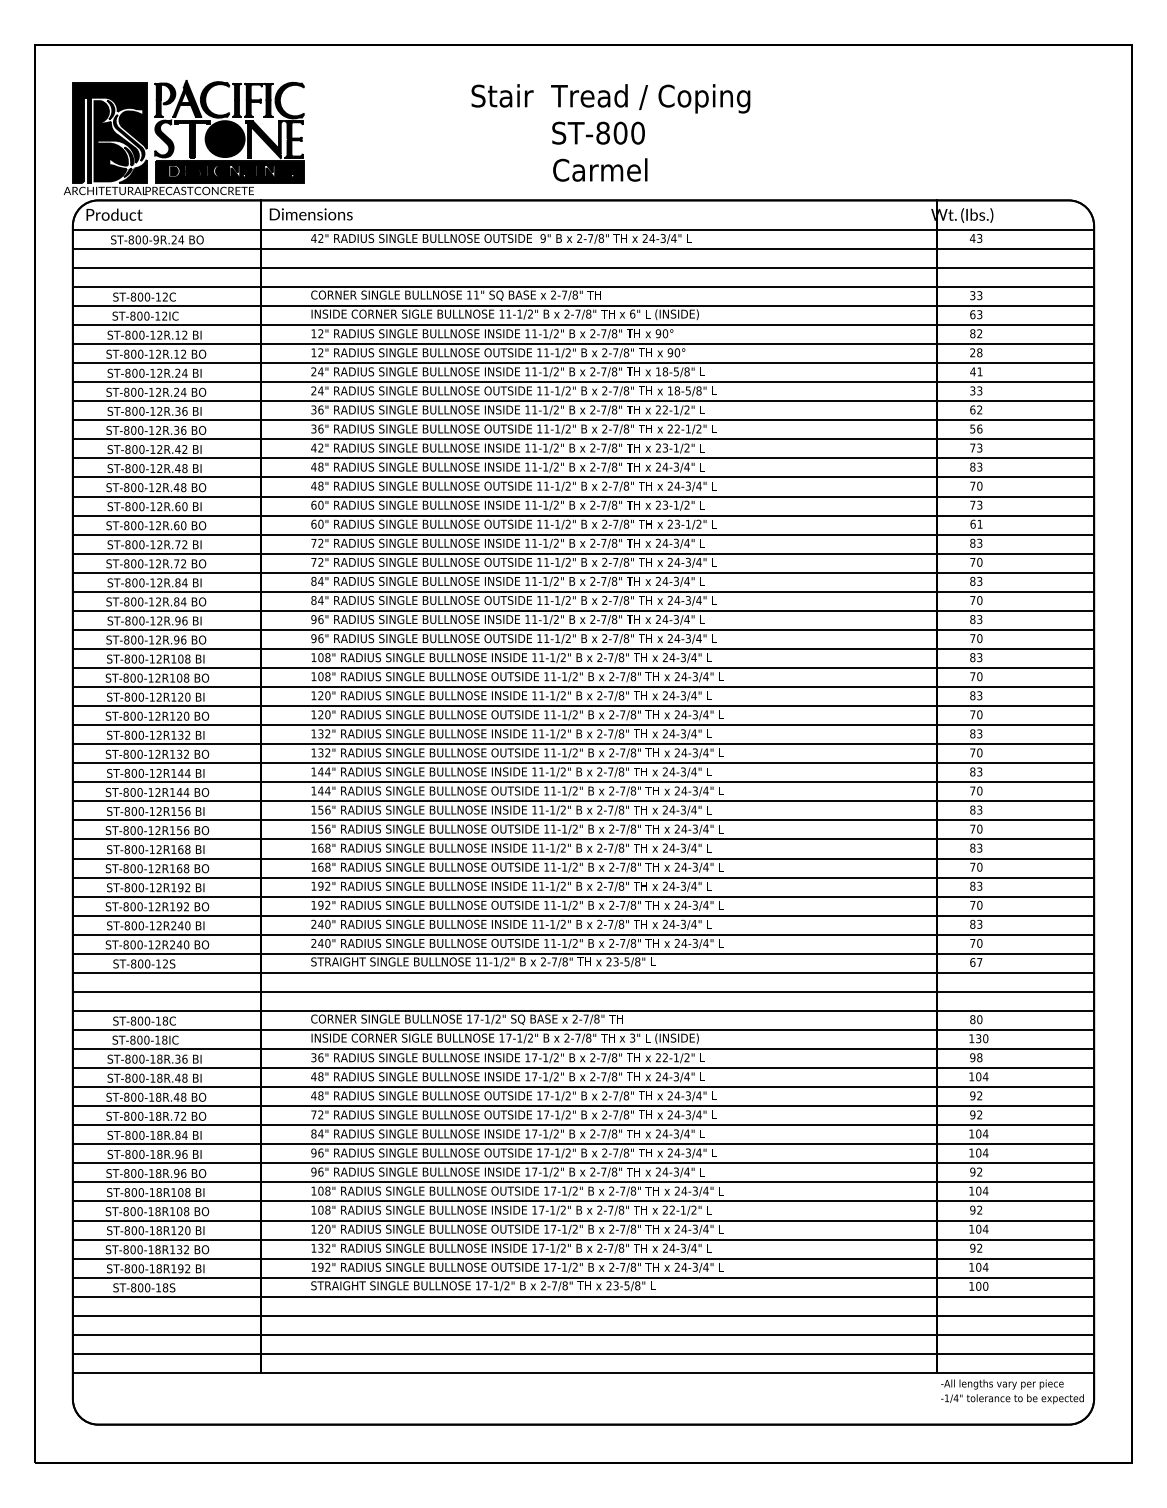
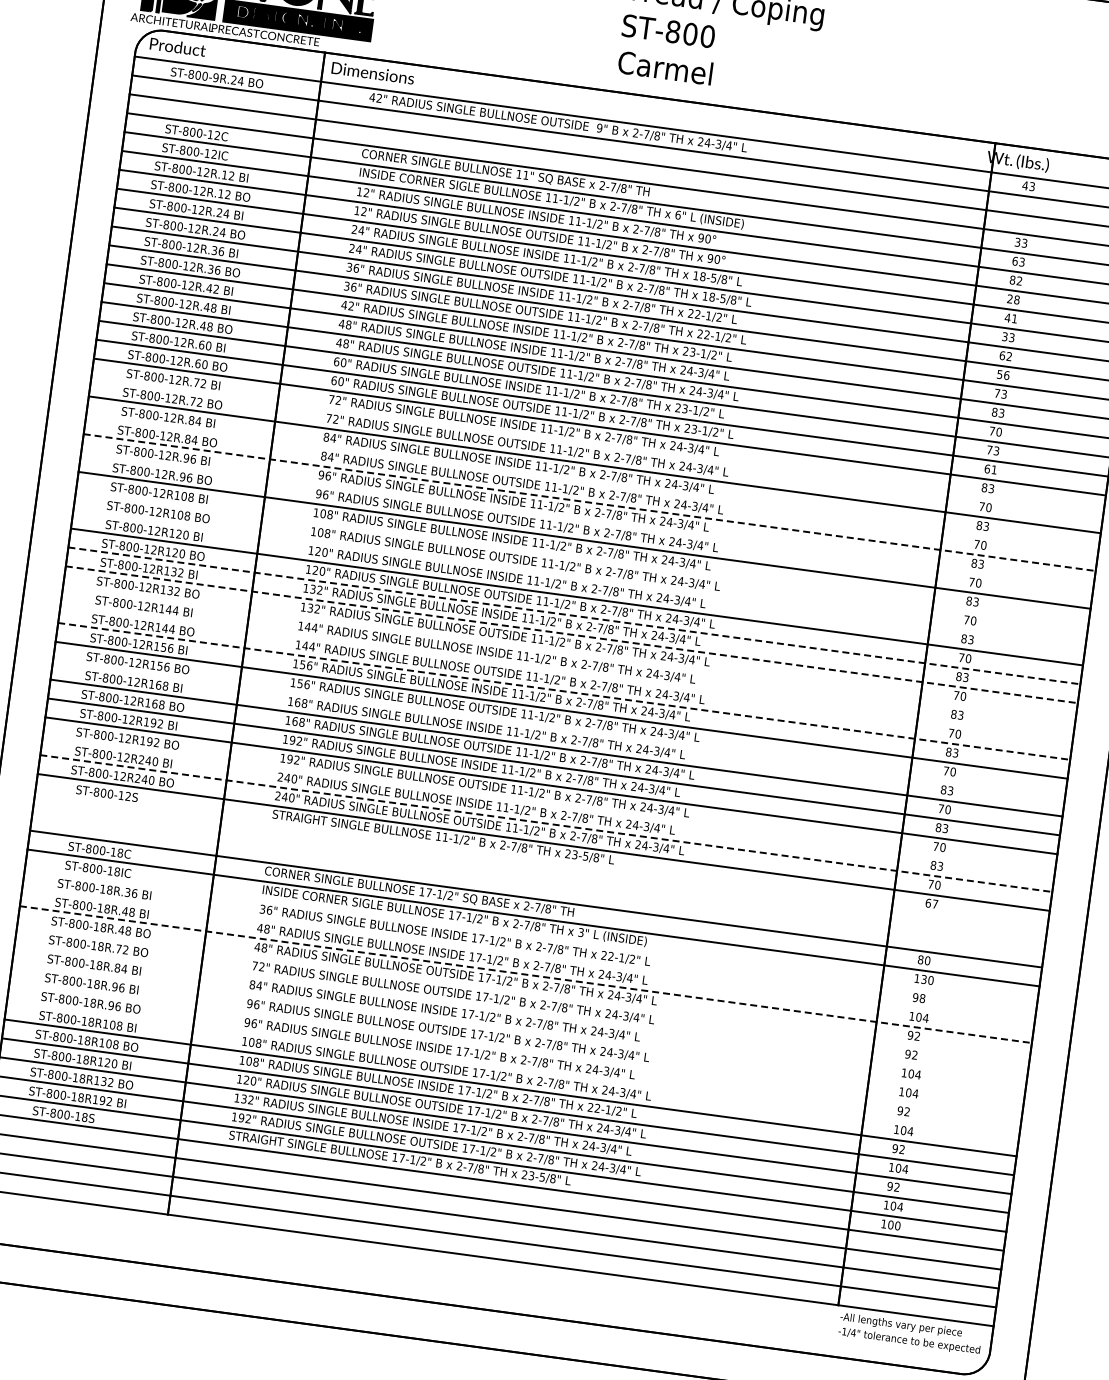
line: (583, 553) -> (597, 445), removed
line: (583, 591) -> (592, 483), removed
line: (583, 610) -> (589, 502), solid -> dashed
line: (583, 629) -> (587, 521), removed
line: (583, 668) -> (582, 559), removed
line: (583, 687) -> (579, 578), removed
line: (583, 725) -> (574, 616), solid -> dashed
line: (583, 744) -> (571, 635), solid -> dashed
line: (583, 763) -> (569, 653), removed
line: (583, 782) -> (566, 672), removed
line: (583, 801) -> (564, 691), solid -> dashed
line: (583, 839) -> (559, 729), removed
line: (583, 915) -> (548, 804), removed
line: (583, 934) -> (546, 823), solid -> dashed
line: (583, 972) -> (541, 860), removed
line: (583, 991) -> (538, 879), removed
line: (583, 1049) -> (530, 937), removed
line: (583, 1068) -> (528, 956), removed
line: (583, 1087) -> (525, 974), solid -> dashed
line: (583, 1106) -> (523, 993), removed
line: (583, 1125) -> (520, 1012), removed
line: (583, 1144) -> (518, 1031), removed
line: (583, 1163) -> (515, 1050), removed
line: (583, 1182) -> (513, 1069), removed

